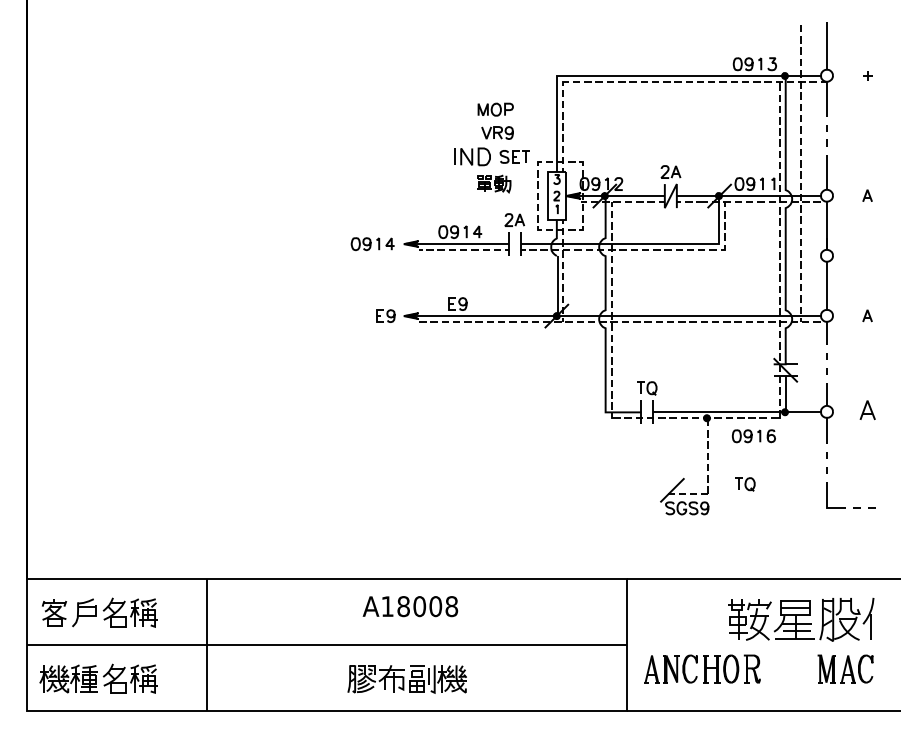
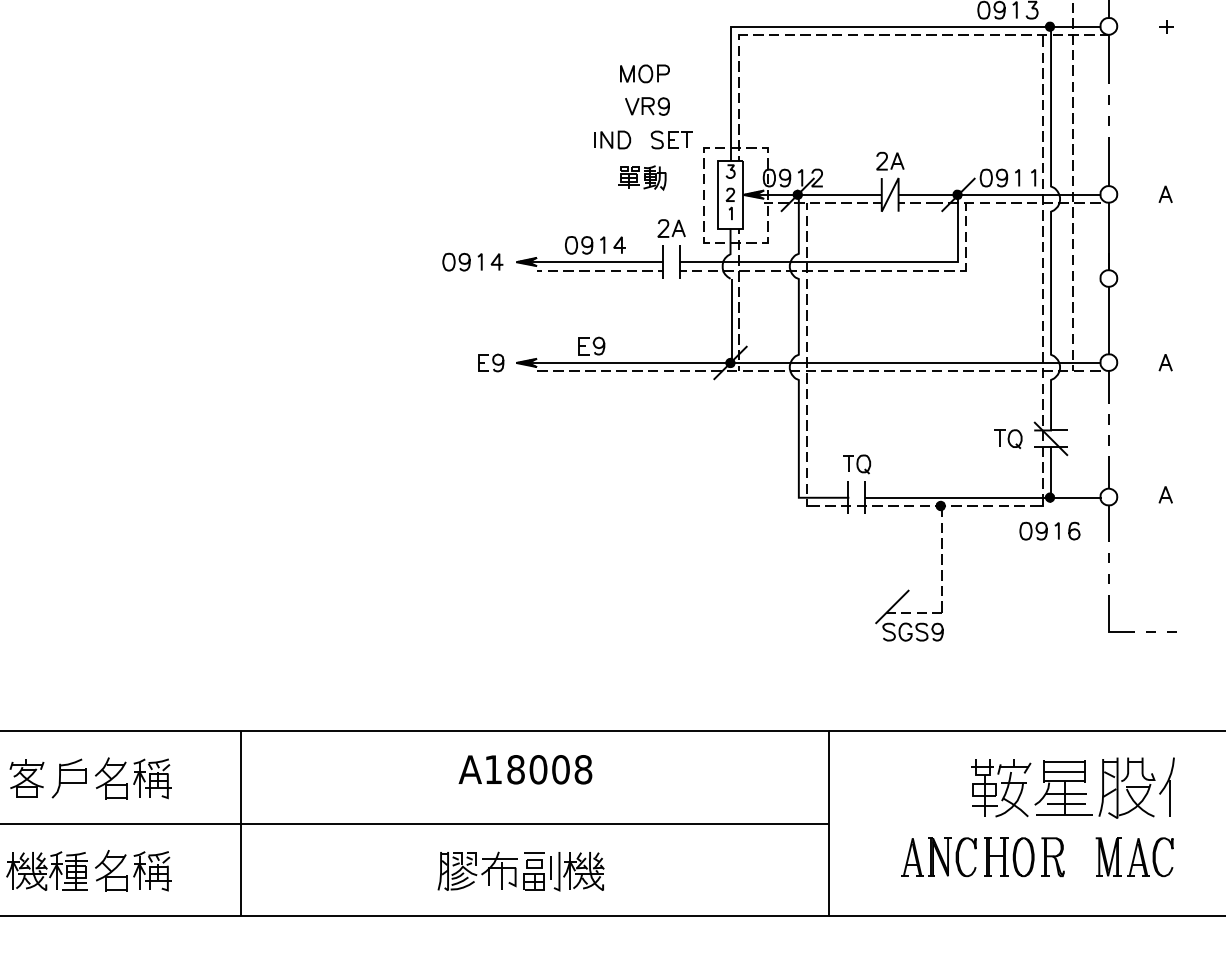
part: (472, 156) -> (612, 139), size x0.71
part: (867, 410) -> (1165, 495), size x0.62
part: (753, 436) -> (1049, 531), moved
part: (745, 484) -> (1008, 439), moved
part: (702, 668) -> (983, 856), moved

